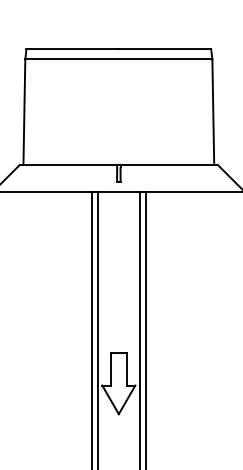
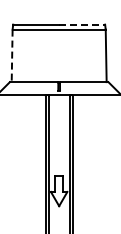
line: (165, 49) -> (82, 24), solid -> dashed
line: (25, 113) -> (12, 56), solid -> dashed

